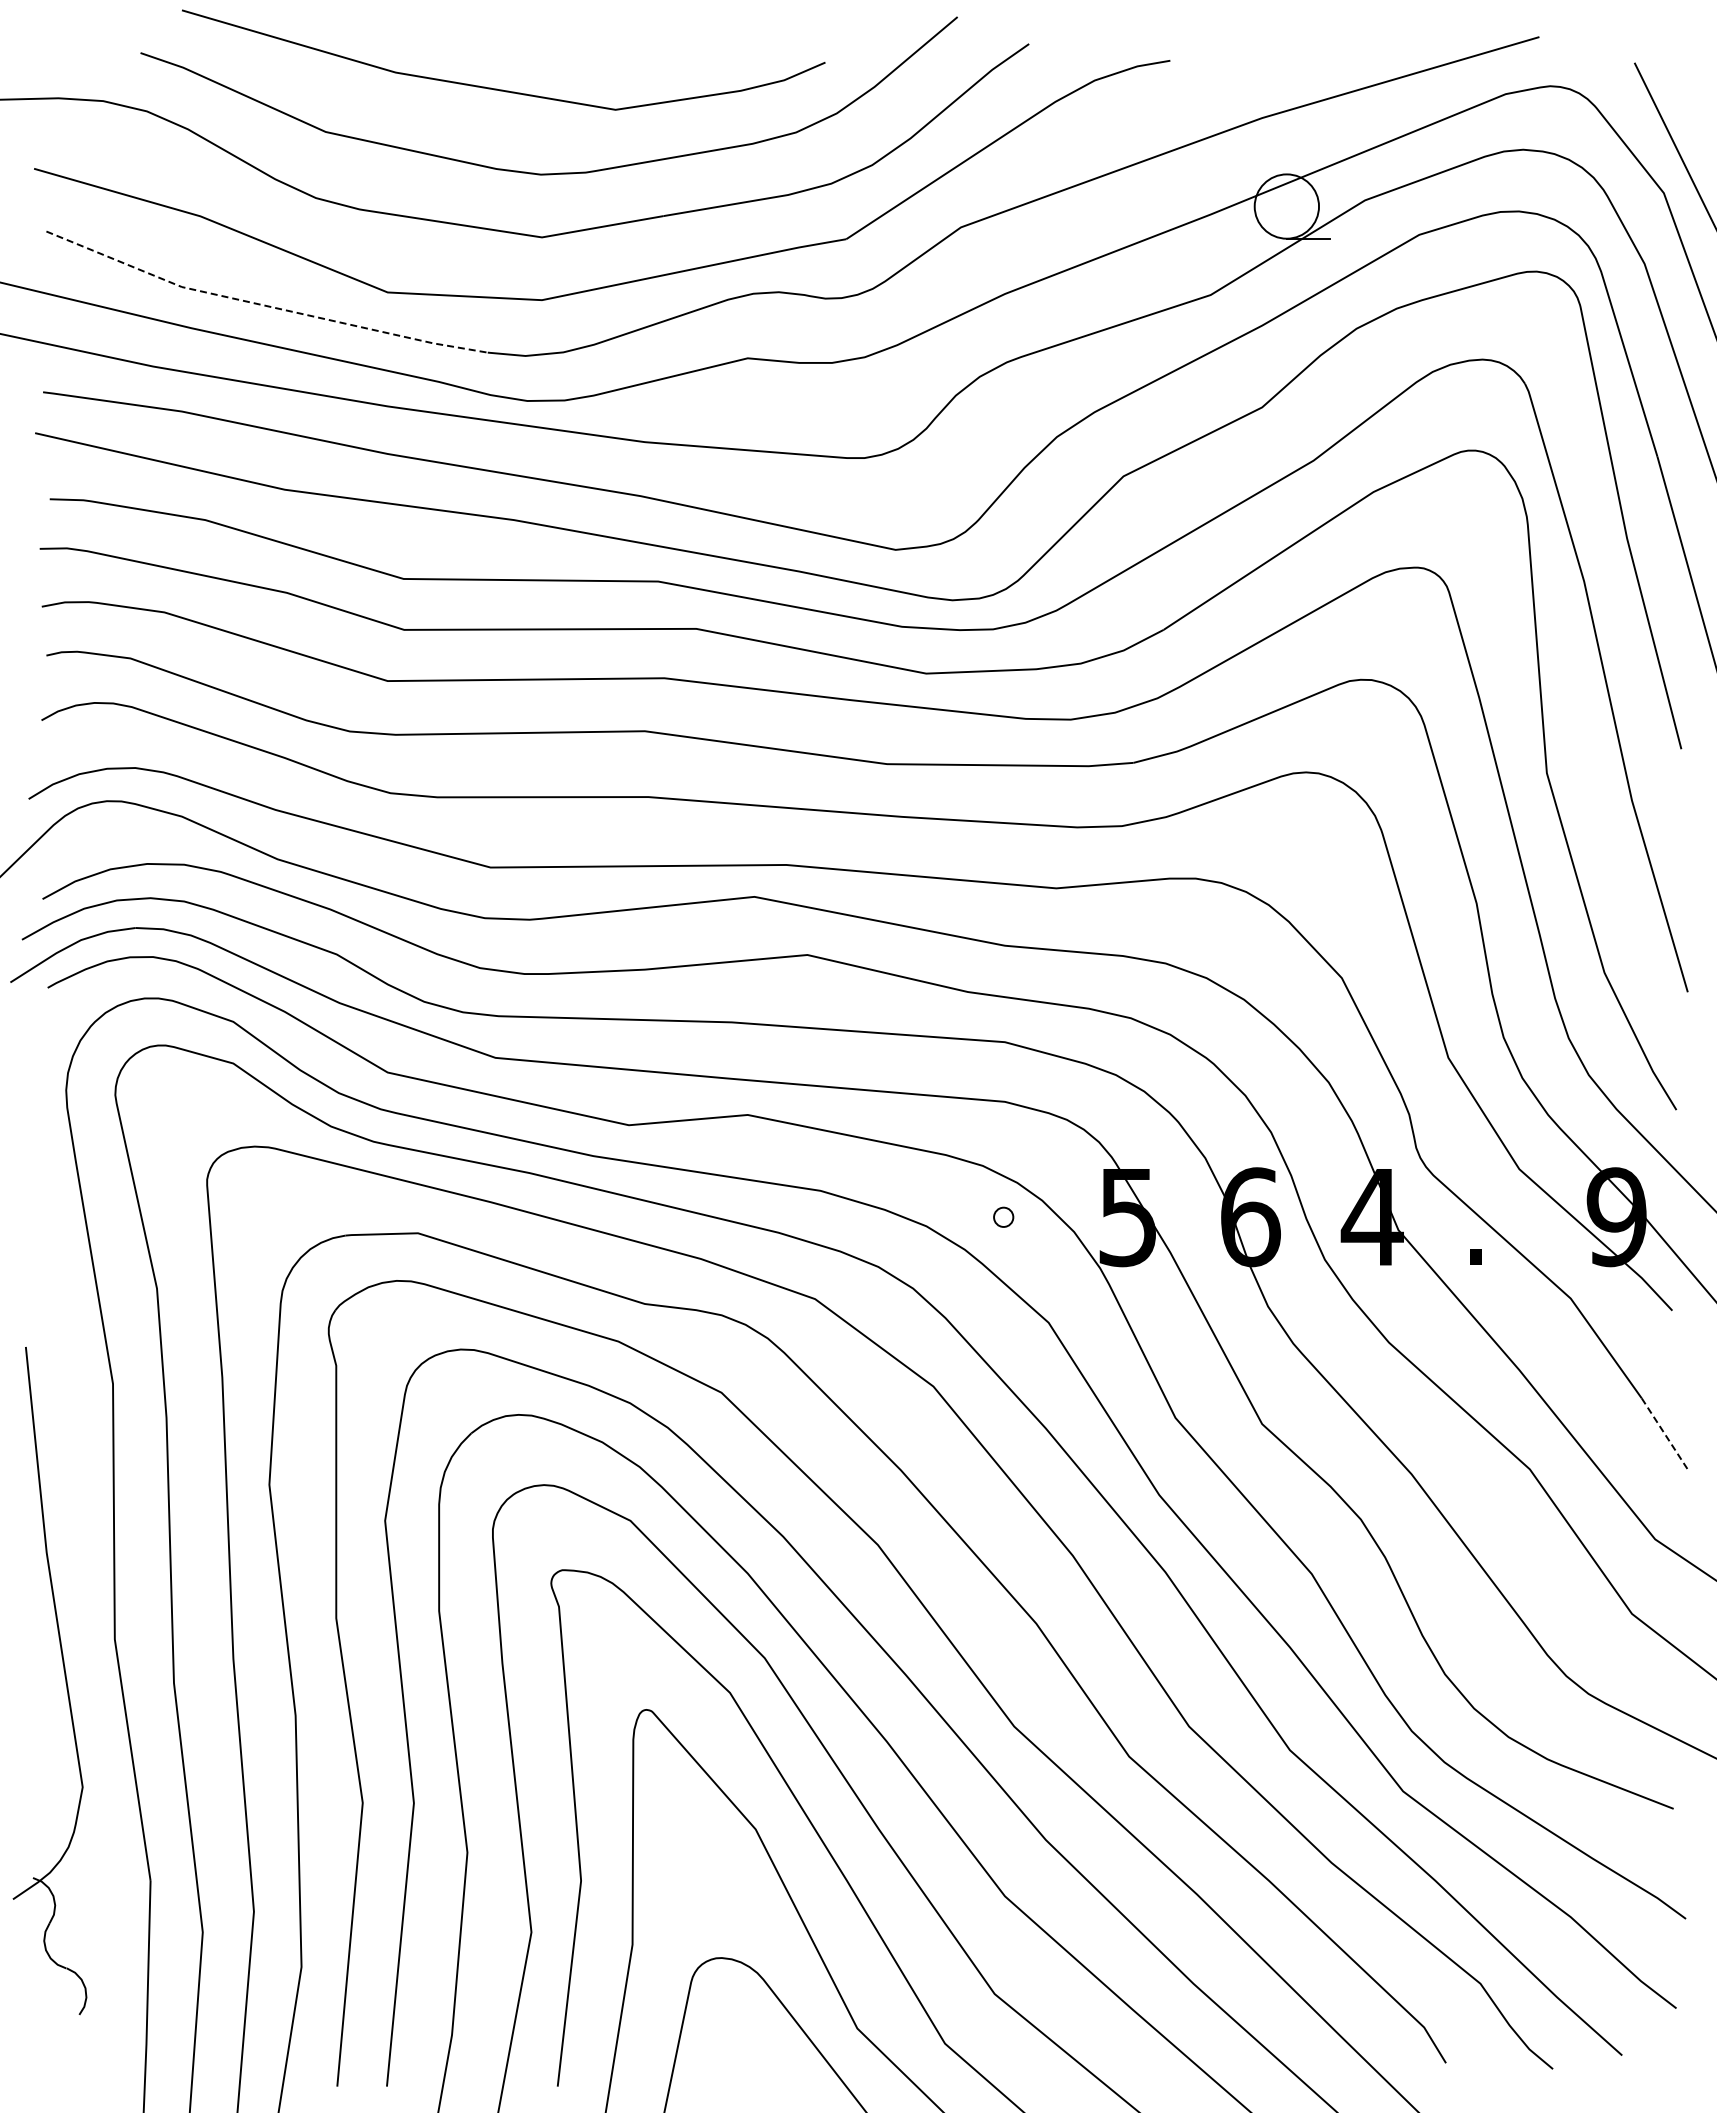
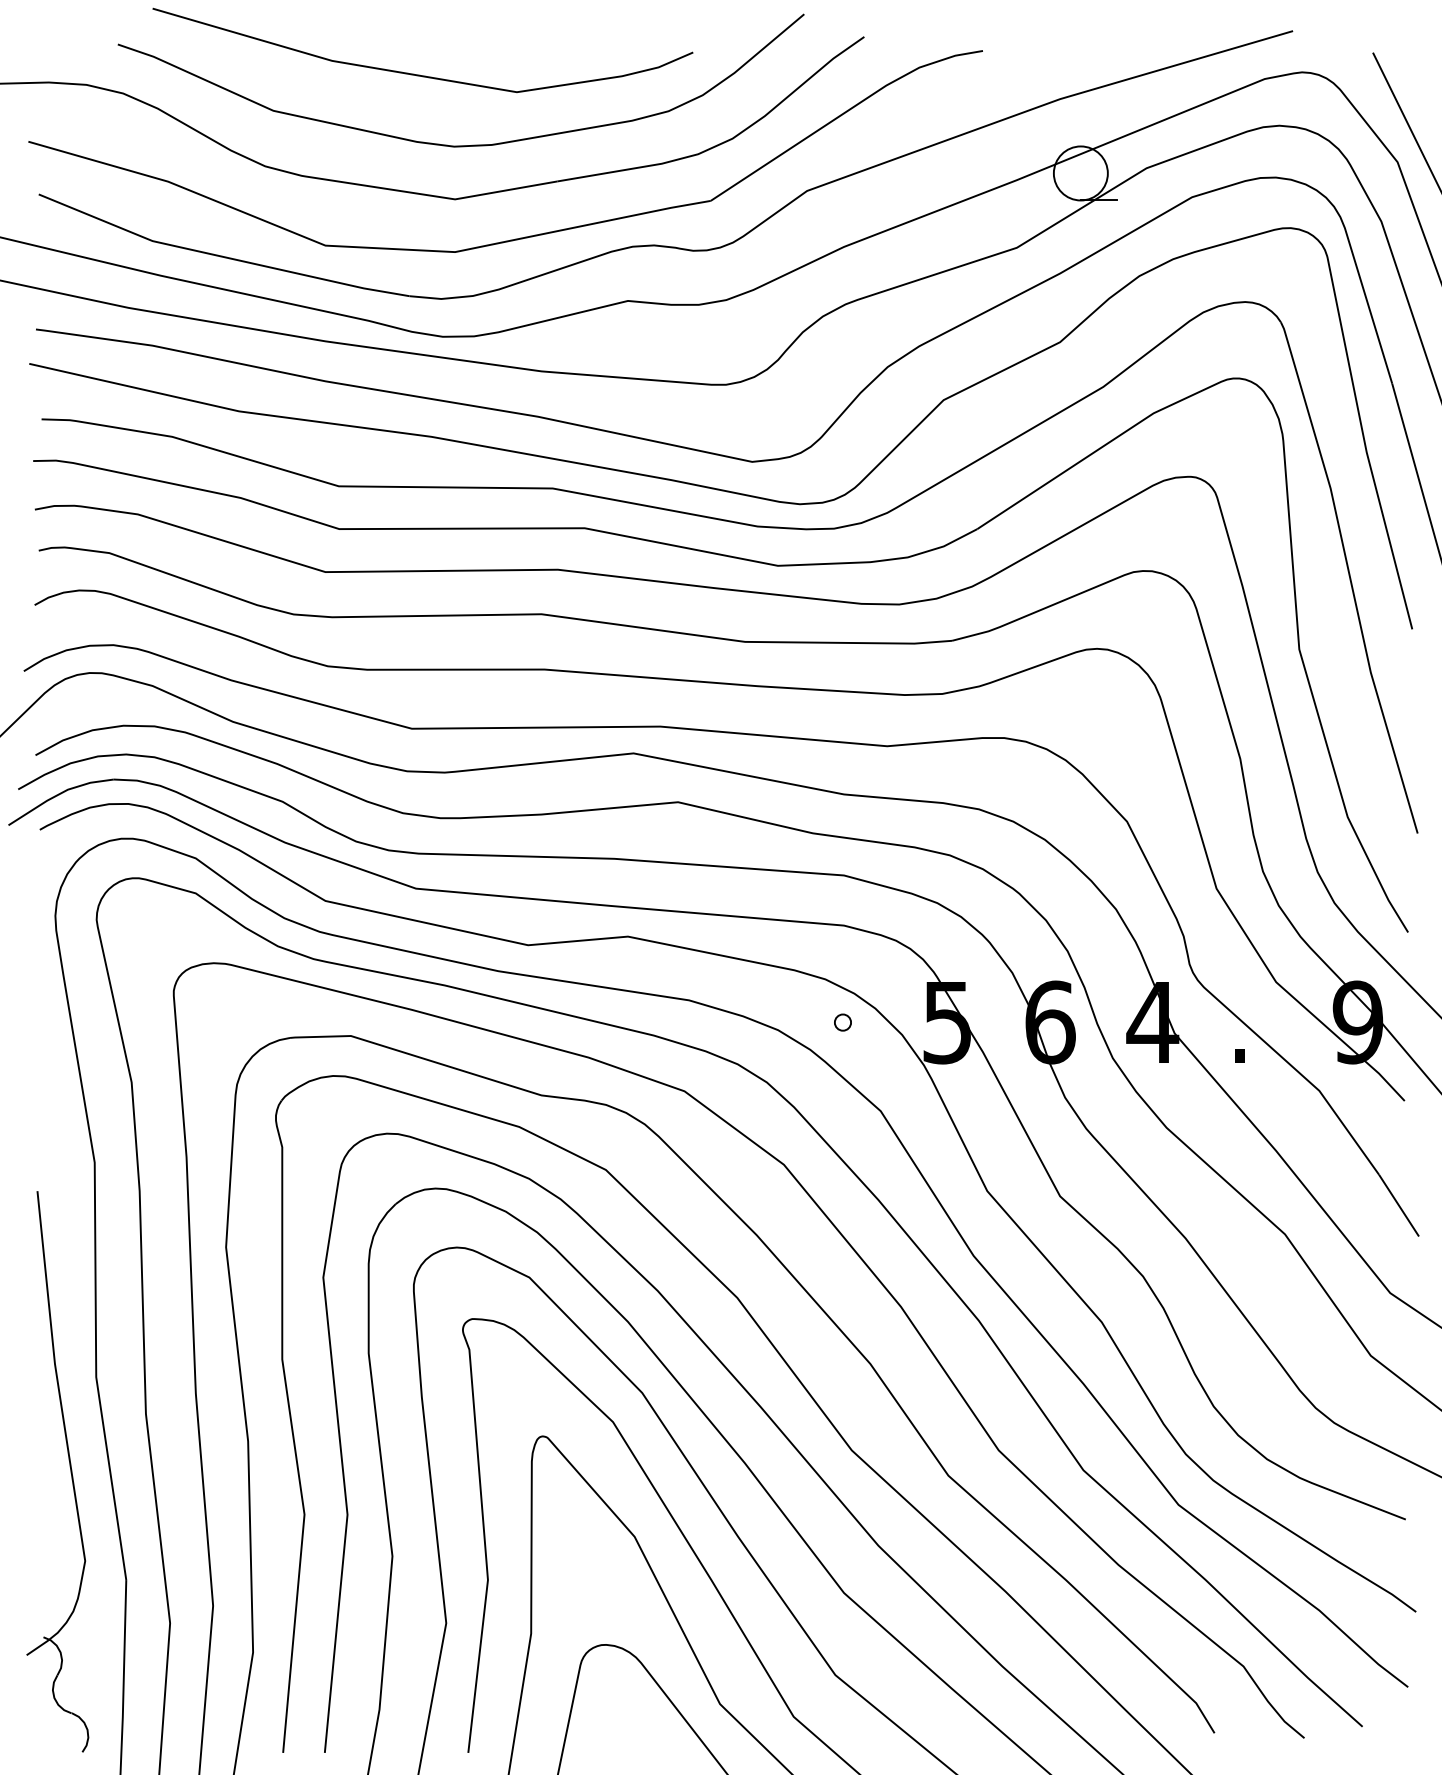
line: (263, 305) -> (221, 256), dashed -> solid
line: (1665, 1435) -> (1398, 1205), dashed -> solid
part: (64, 1676) -> (69, 1468), moved

